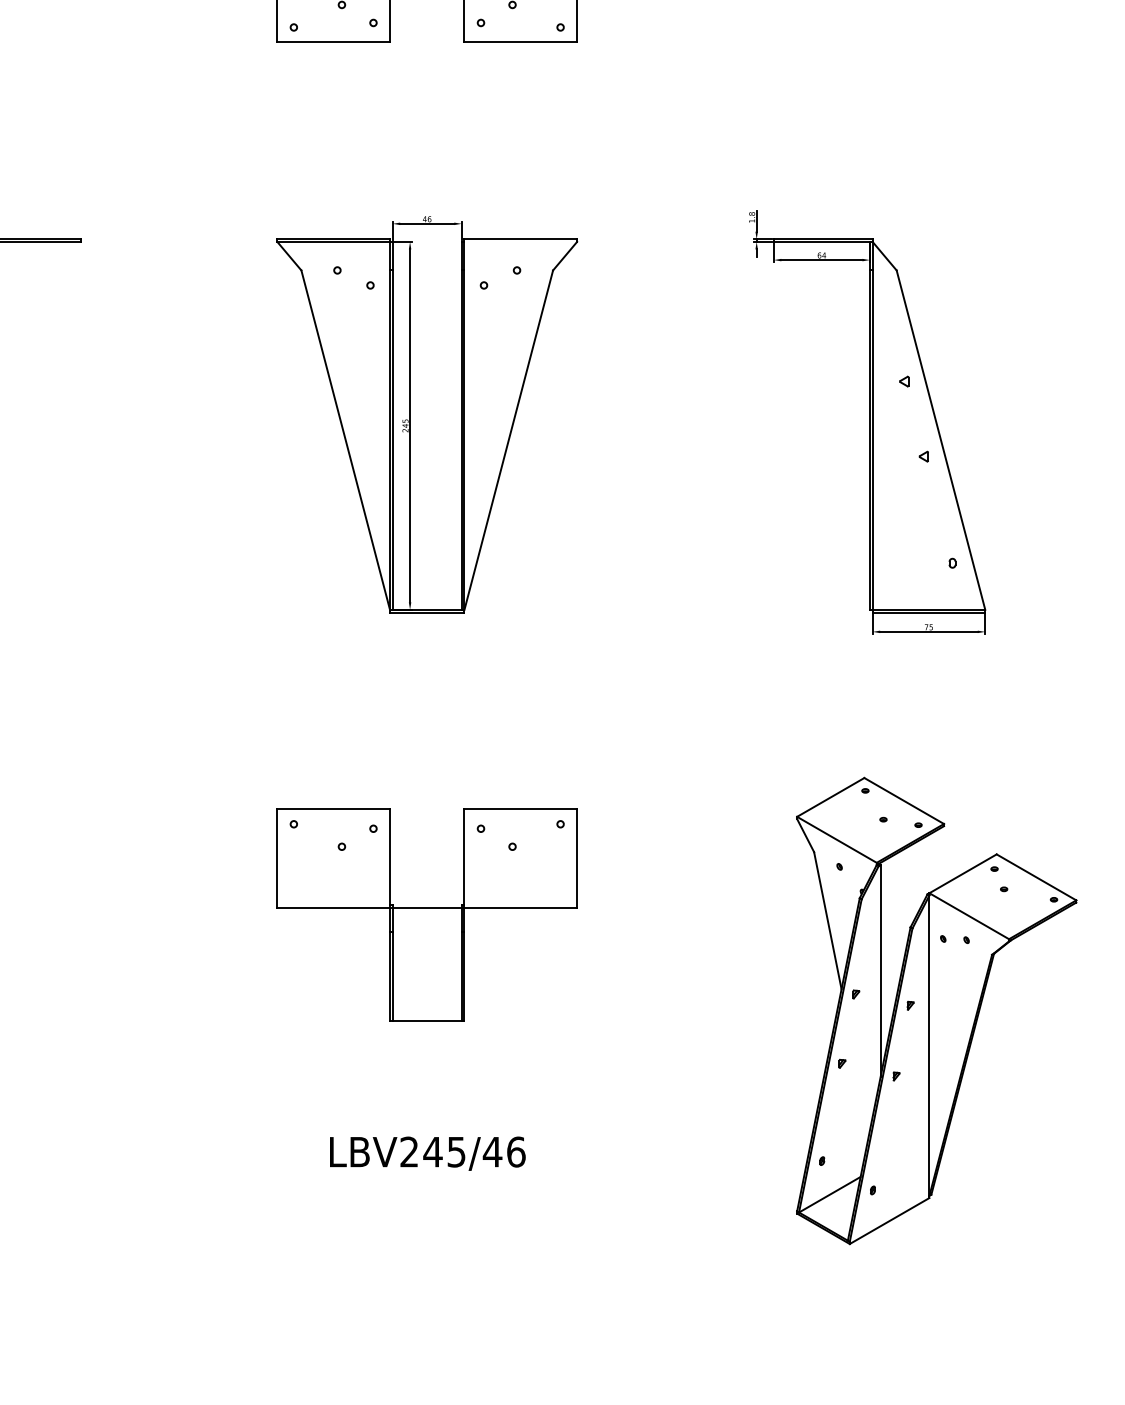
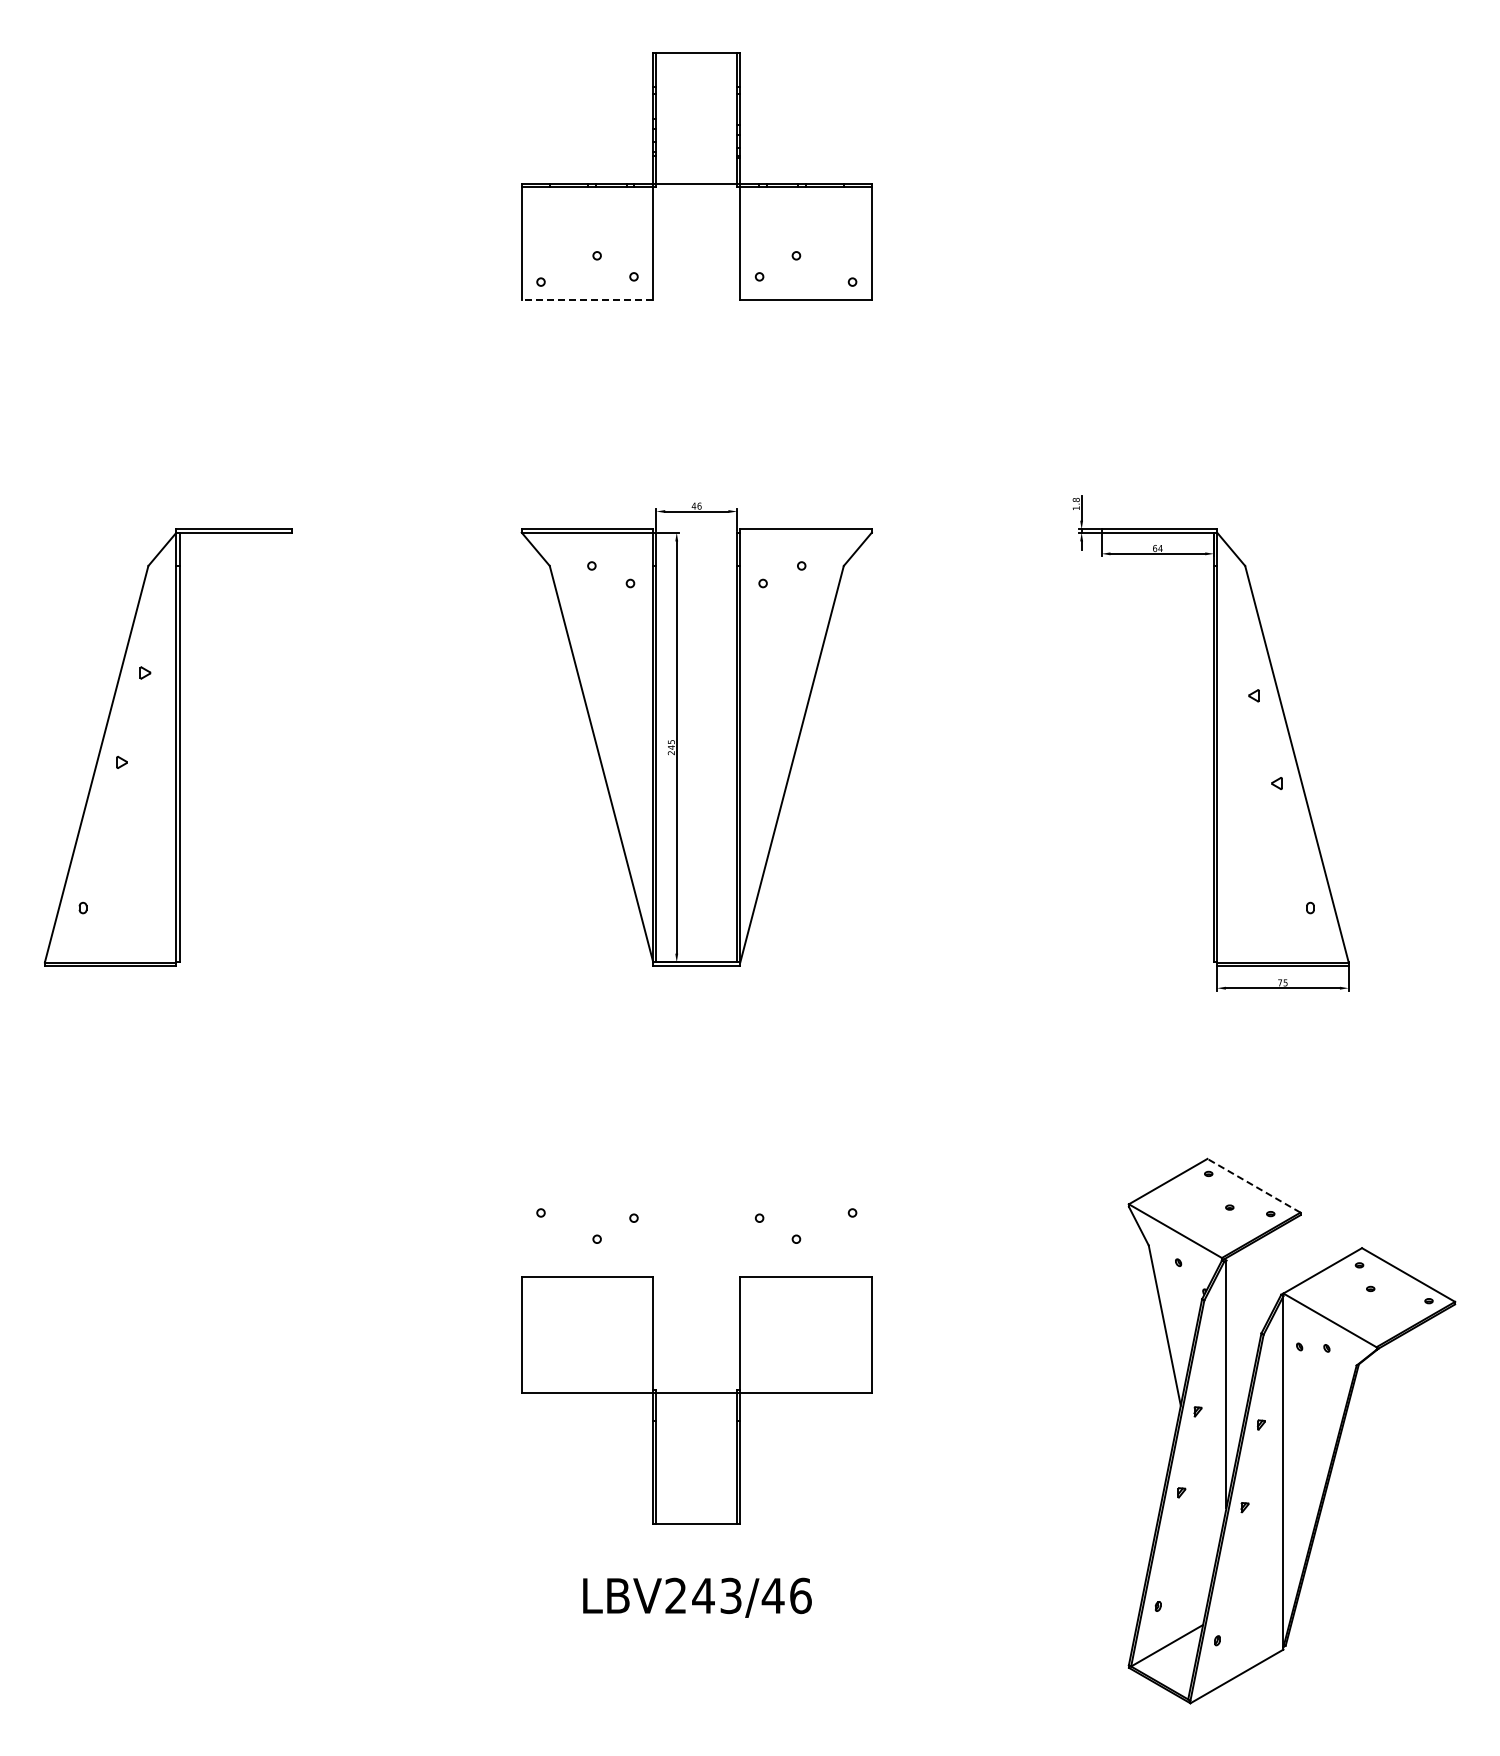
line: (333, 42) -> (587, 299), solid -> dashed
line: (904, 800) -> (1254, 1185), solid -> dashed
part: (426, 914) -> (696, 1400), moved
text: (456, 1151) -> (731, 1595), LBV245/46 -> LBV243/46

